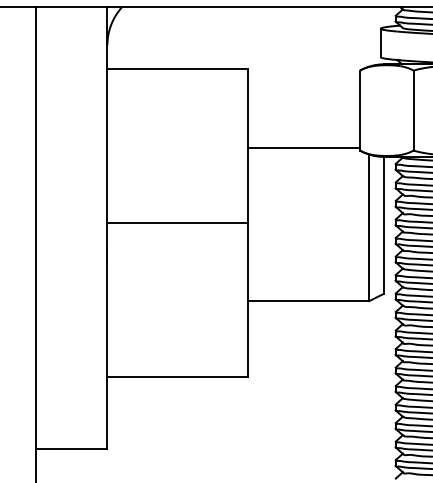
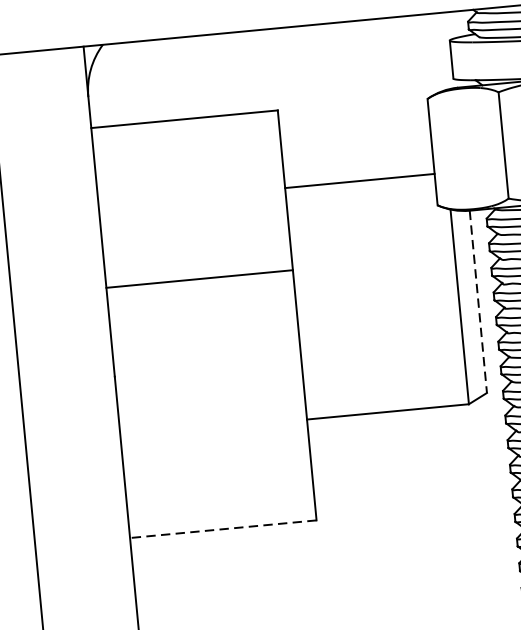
line: (303, 147) -> (359, 180), moved
line: (177, 222) -> (199, 278), moved
line: (383, 225) -> (478, 301), solid -> dashed
line: (177, 376) -> (223, 528), solid -> dashed

